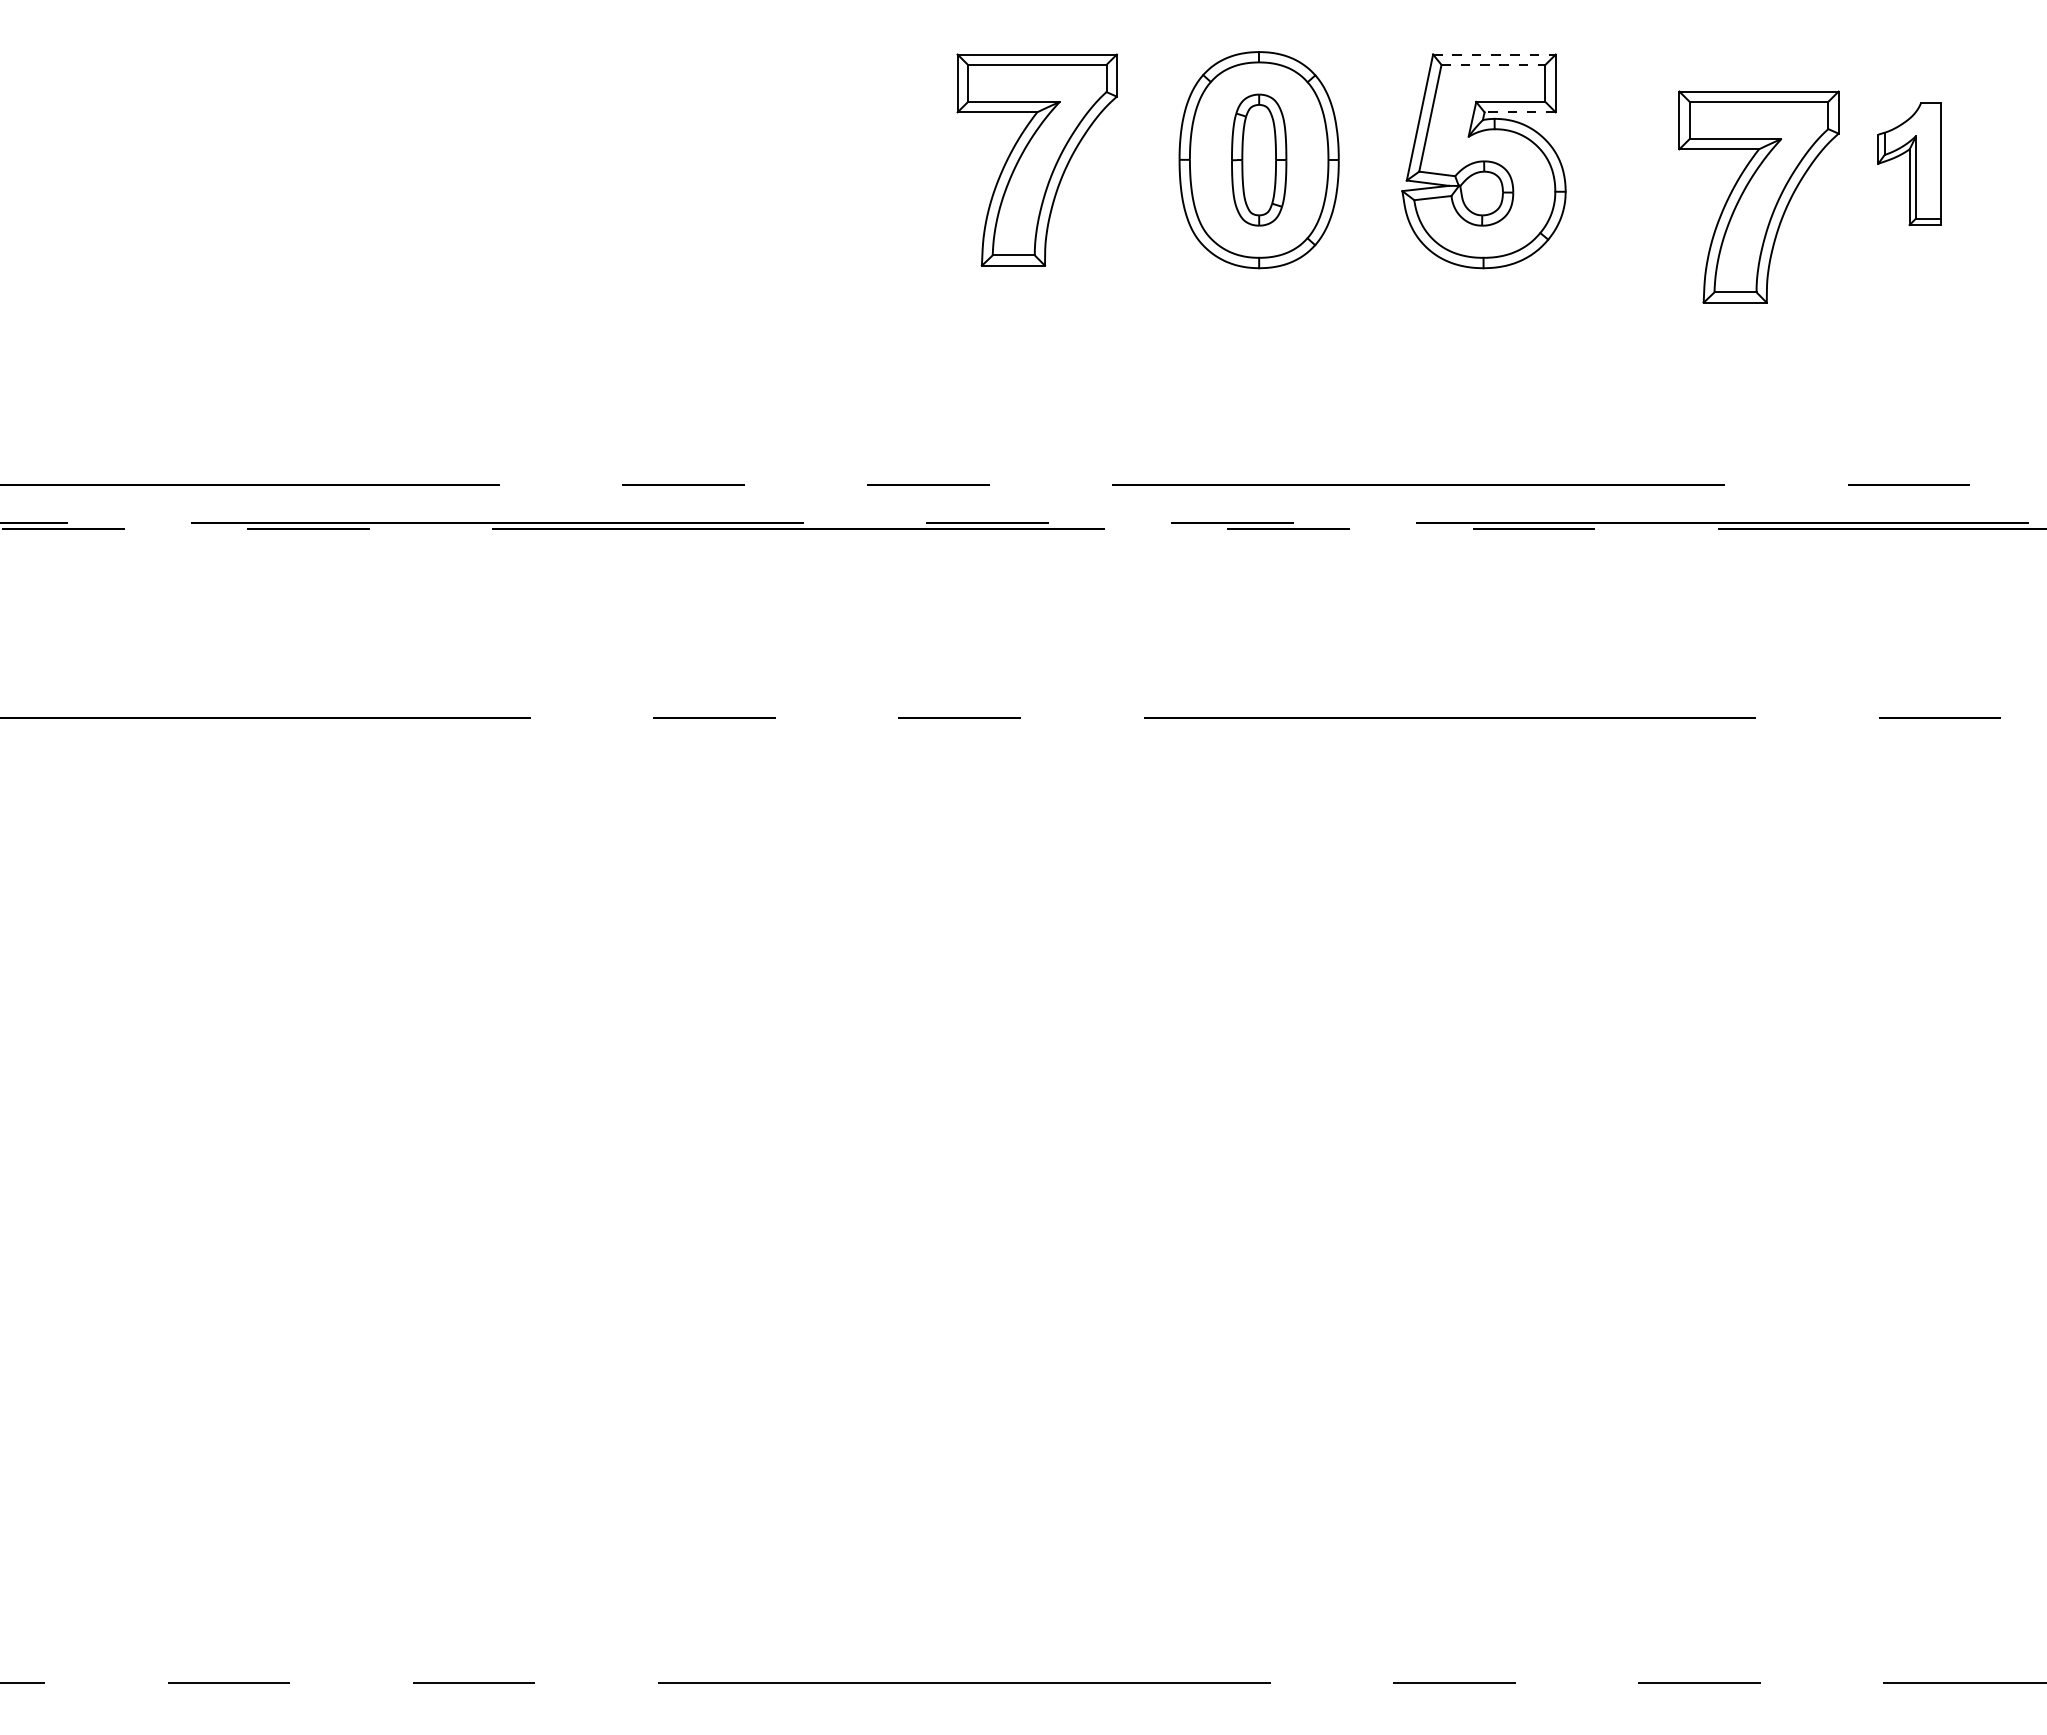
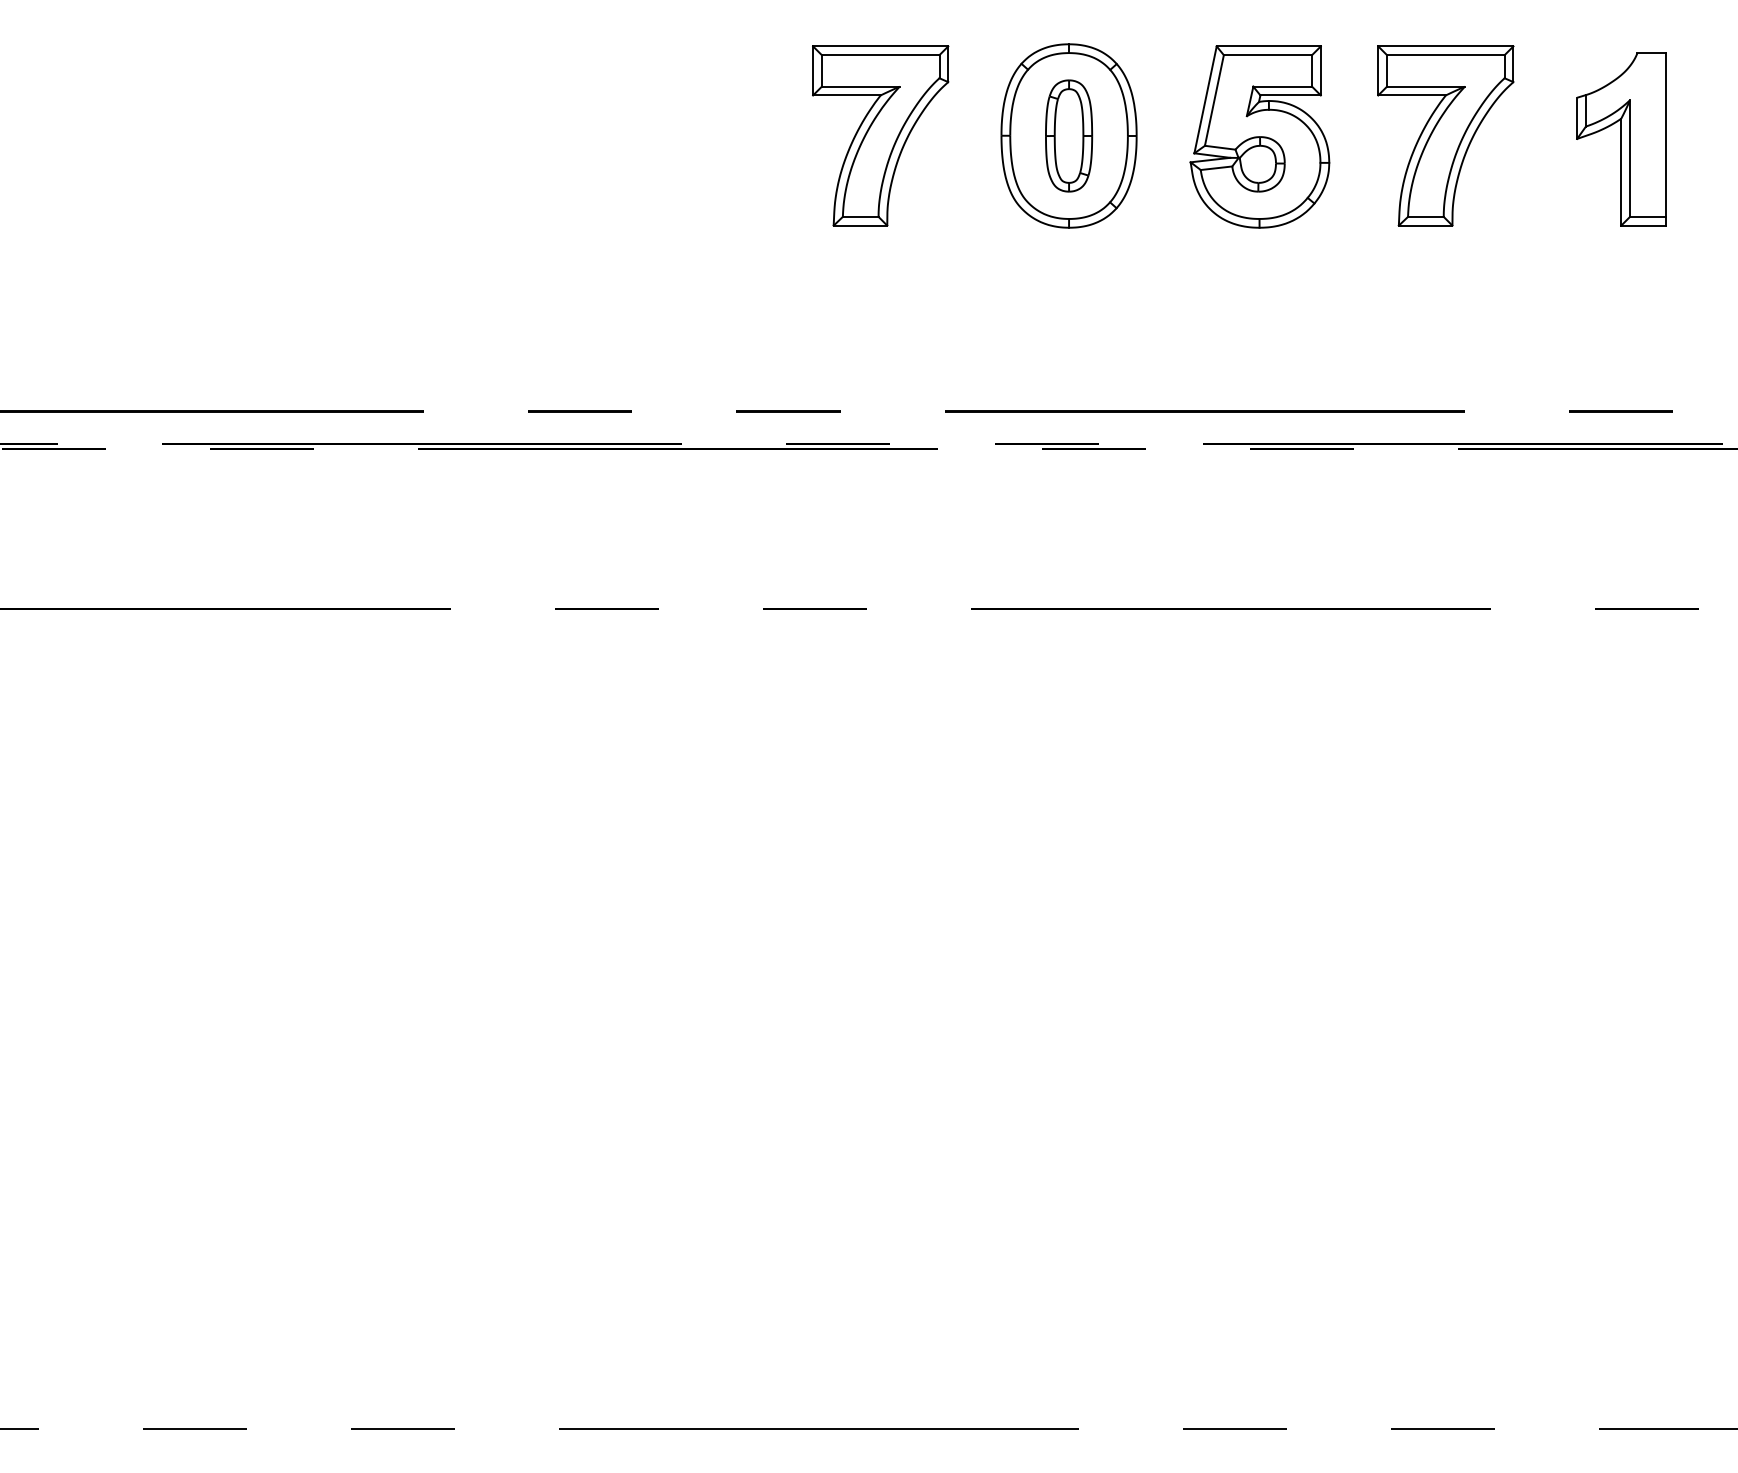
line: (1494, 54) -> (1268, 46), dashed -> solid
line: (1493, 64) -> (1267, 54), dashed -> solid
line: (1520, 112) -> (1290, 95), dashed -> solid
part: (1909, 163) -> (1621, 138), size x1.67
part: (1758, 196) -> (1445, 135), moved

